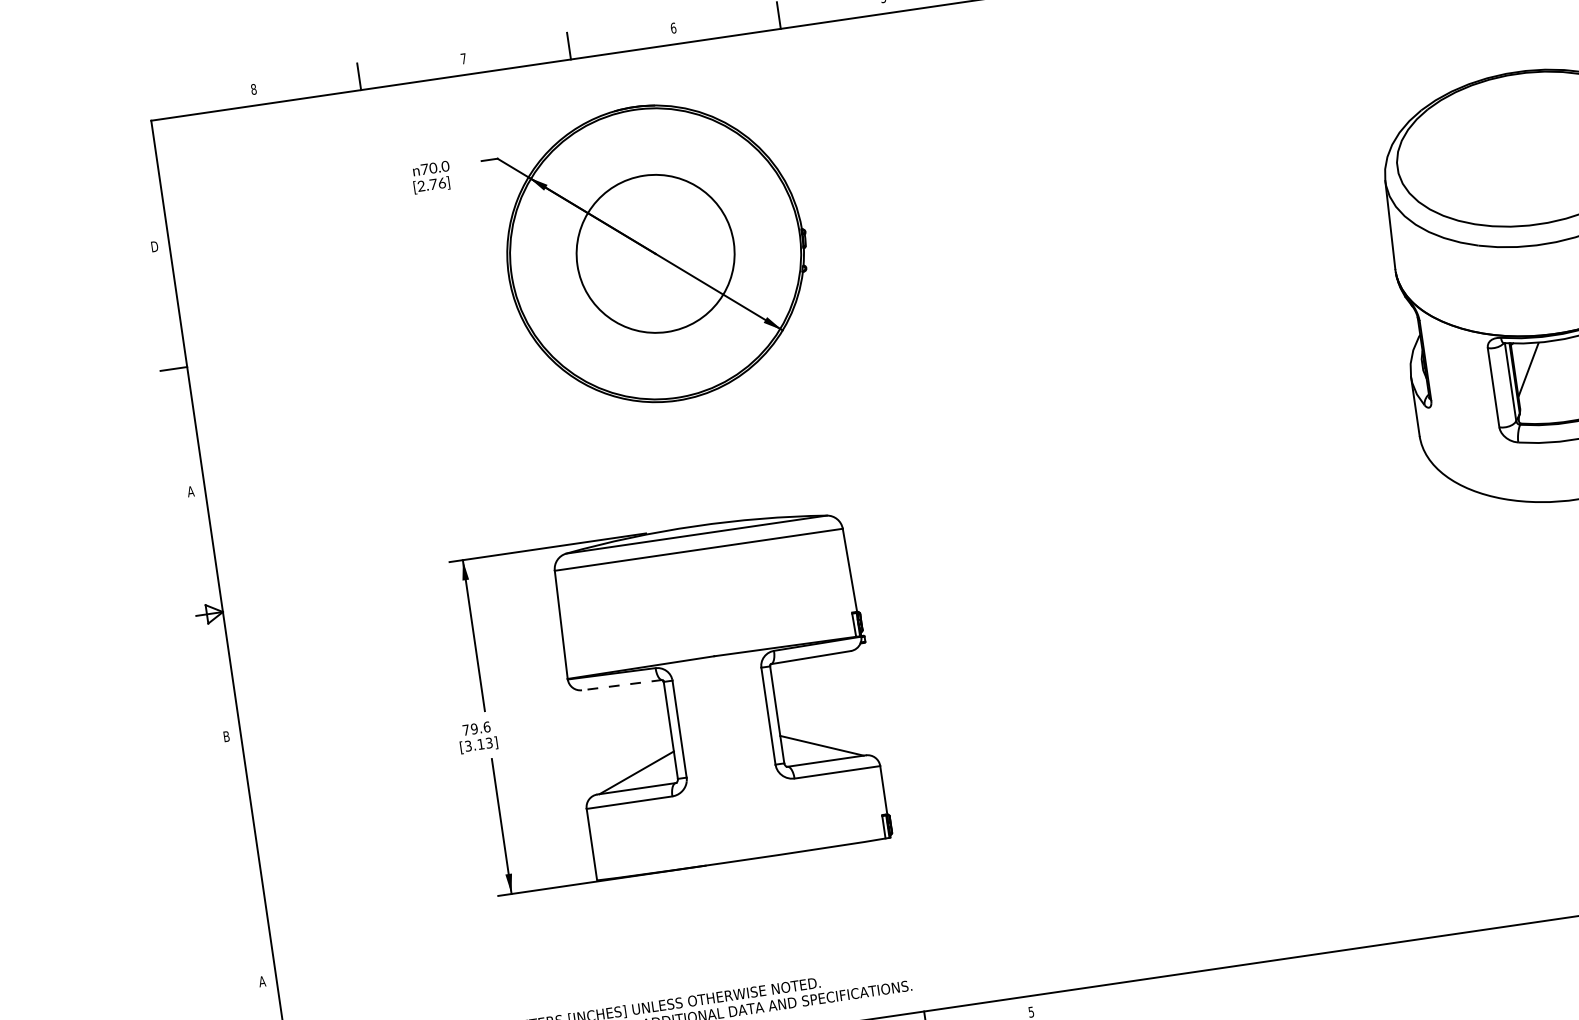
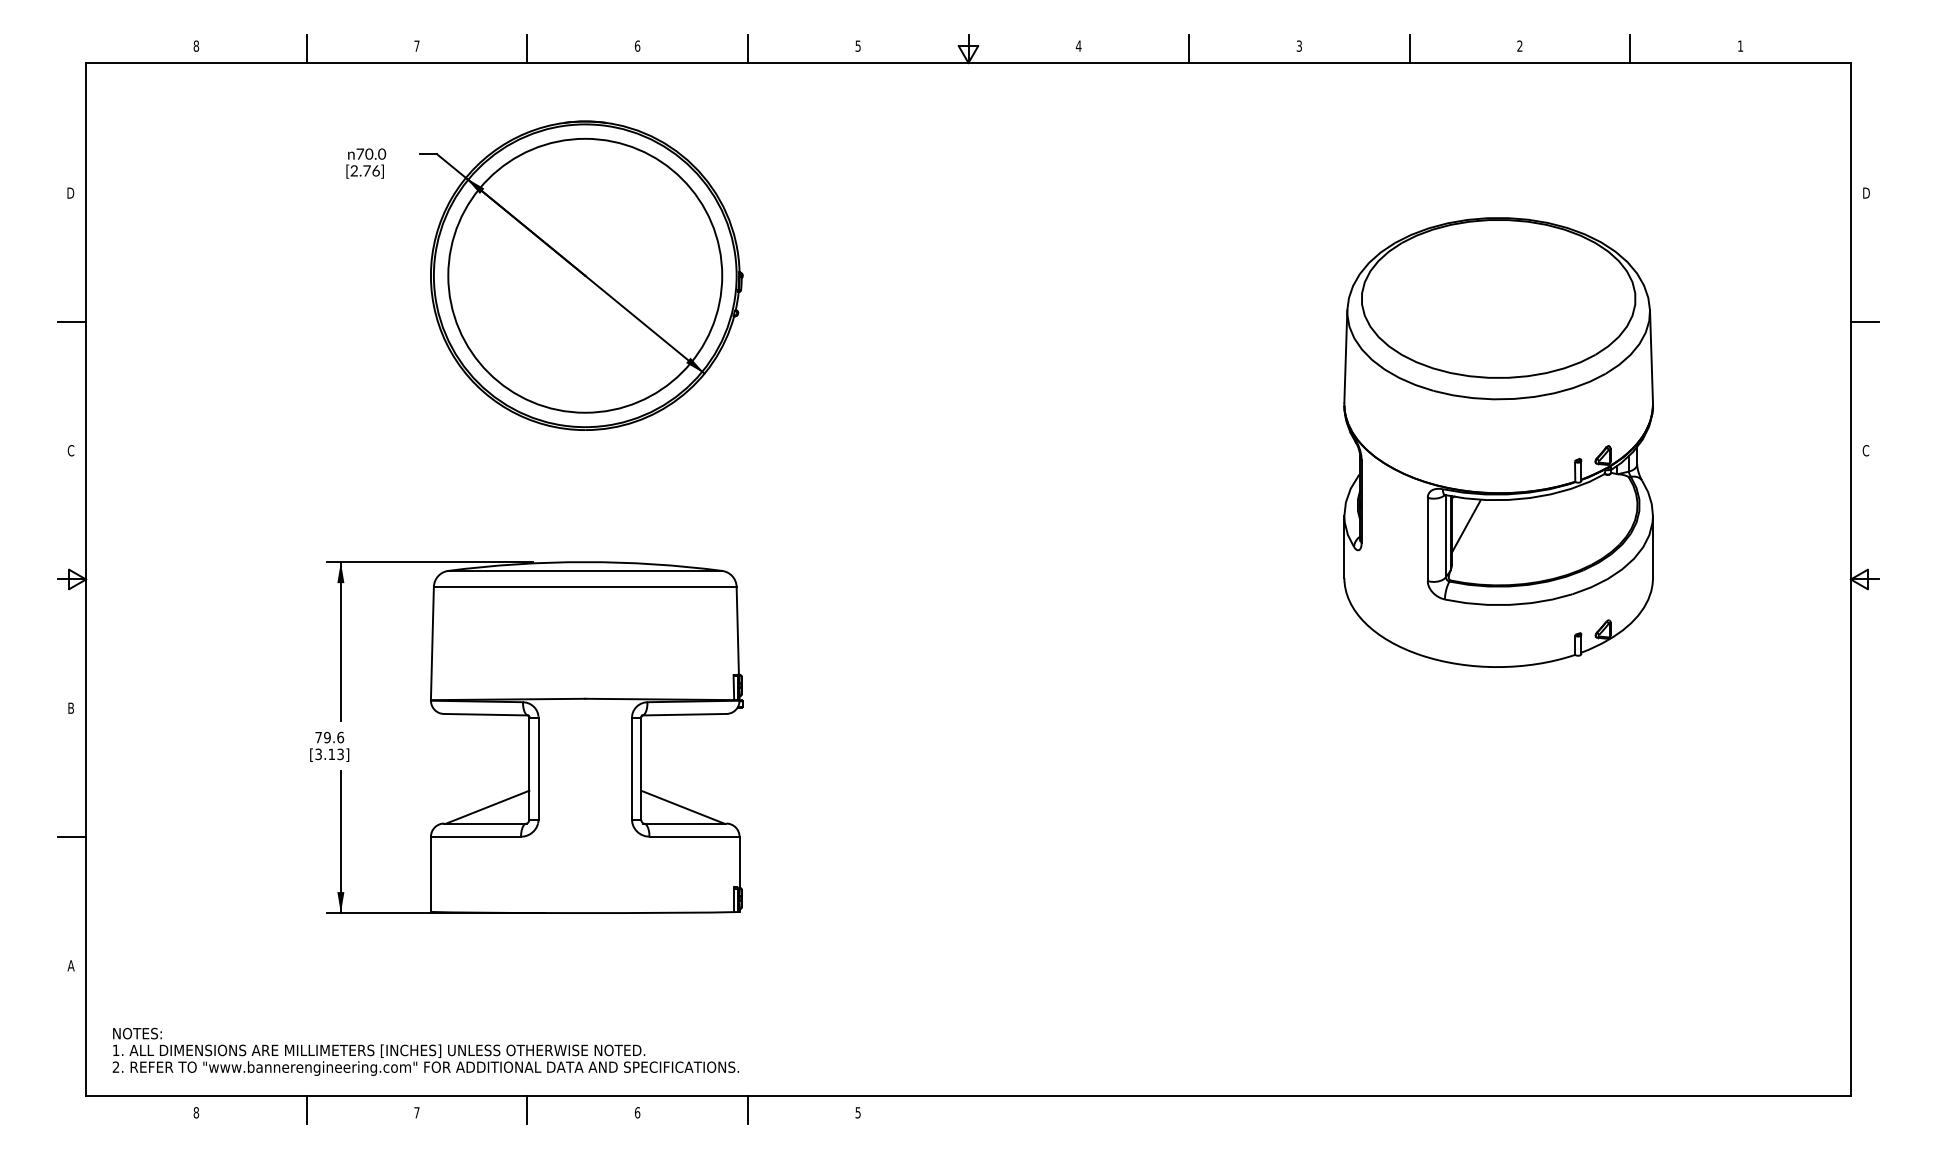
circle: (655, 253) -> (585, 275), size x1.67
text: (190, 491) -> (70, 450), A -> C
line: (621, 685) -> (485, 714), dashed -> solid
line: (245, 859) -> (72, 837), added

